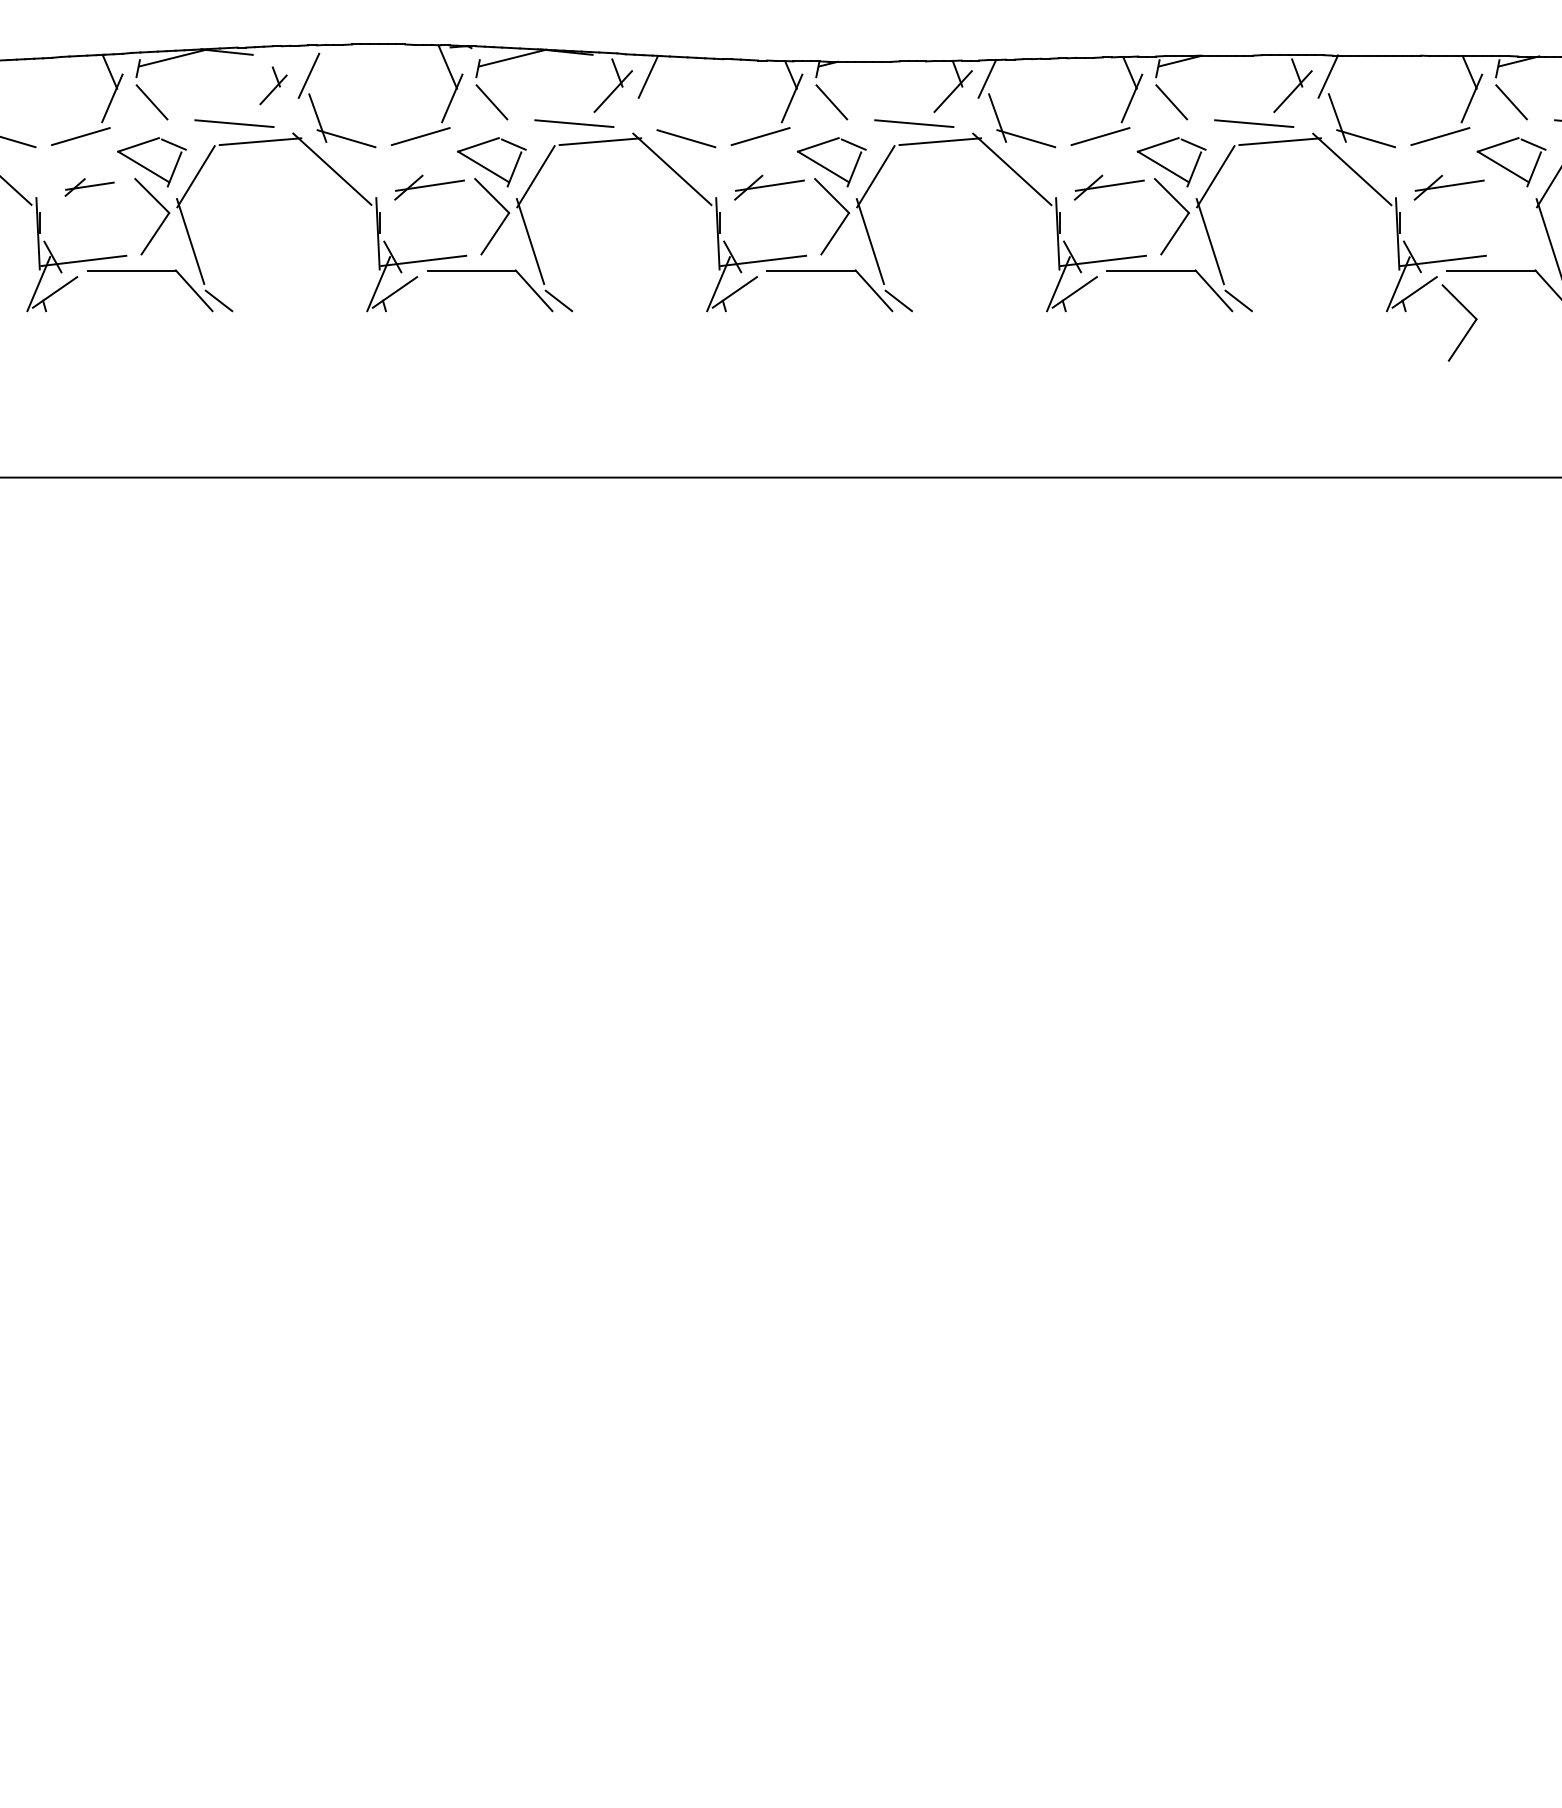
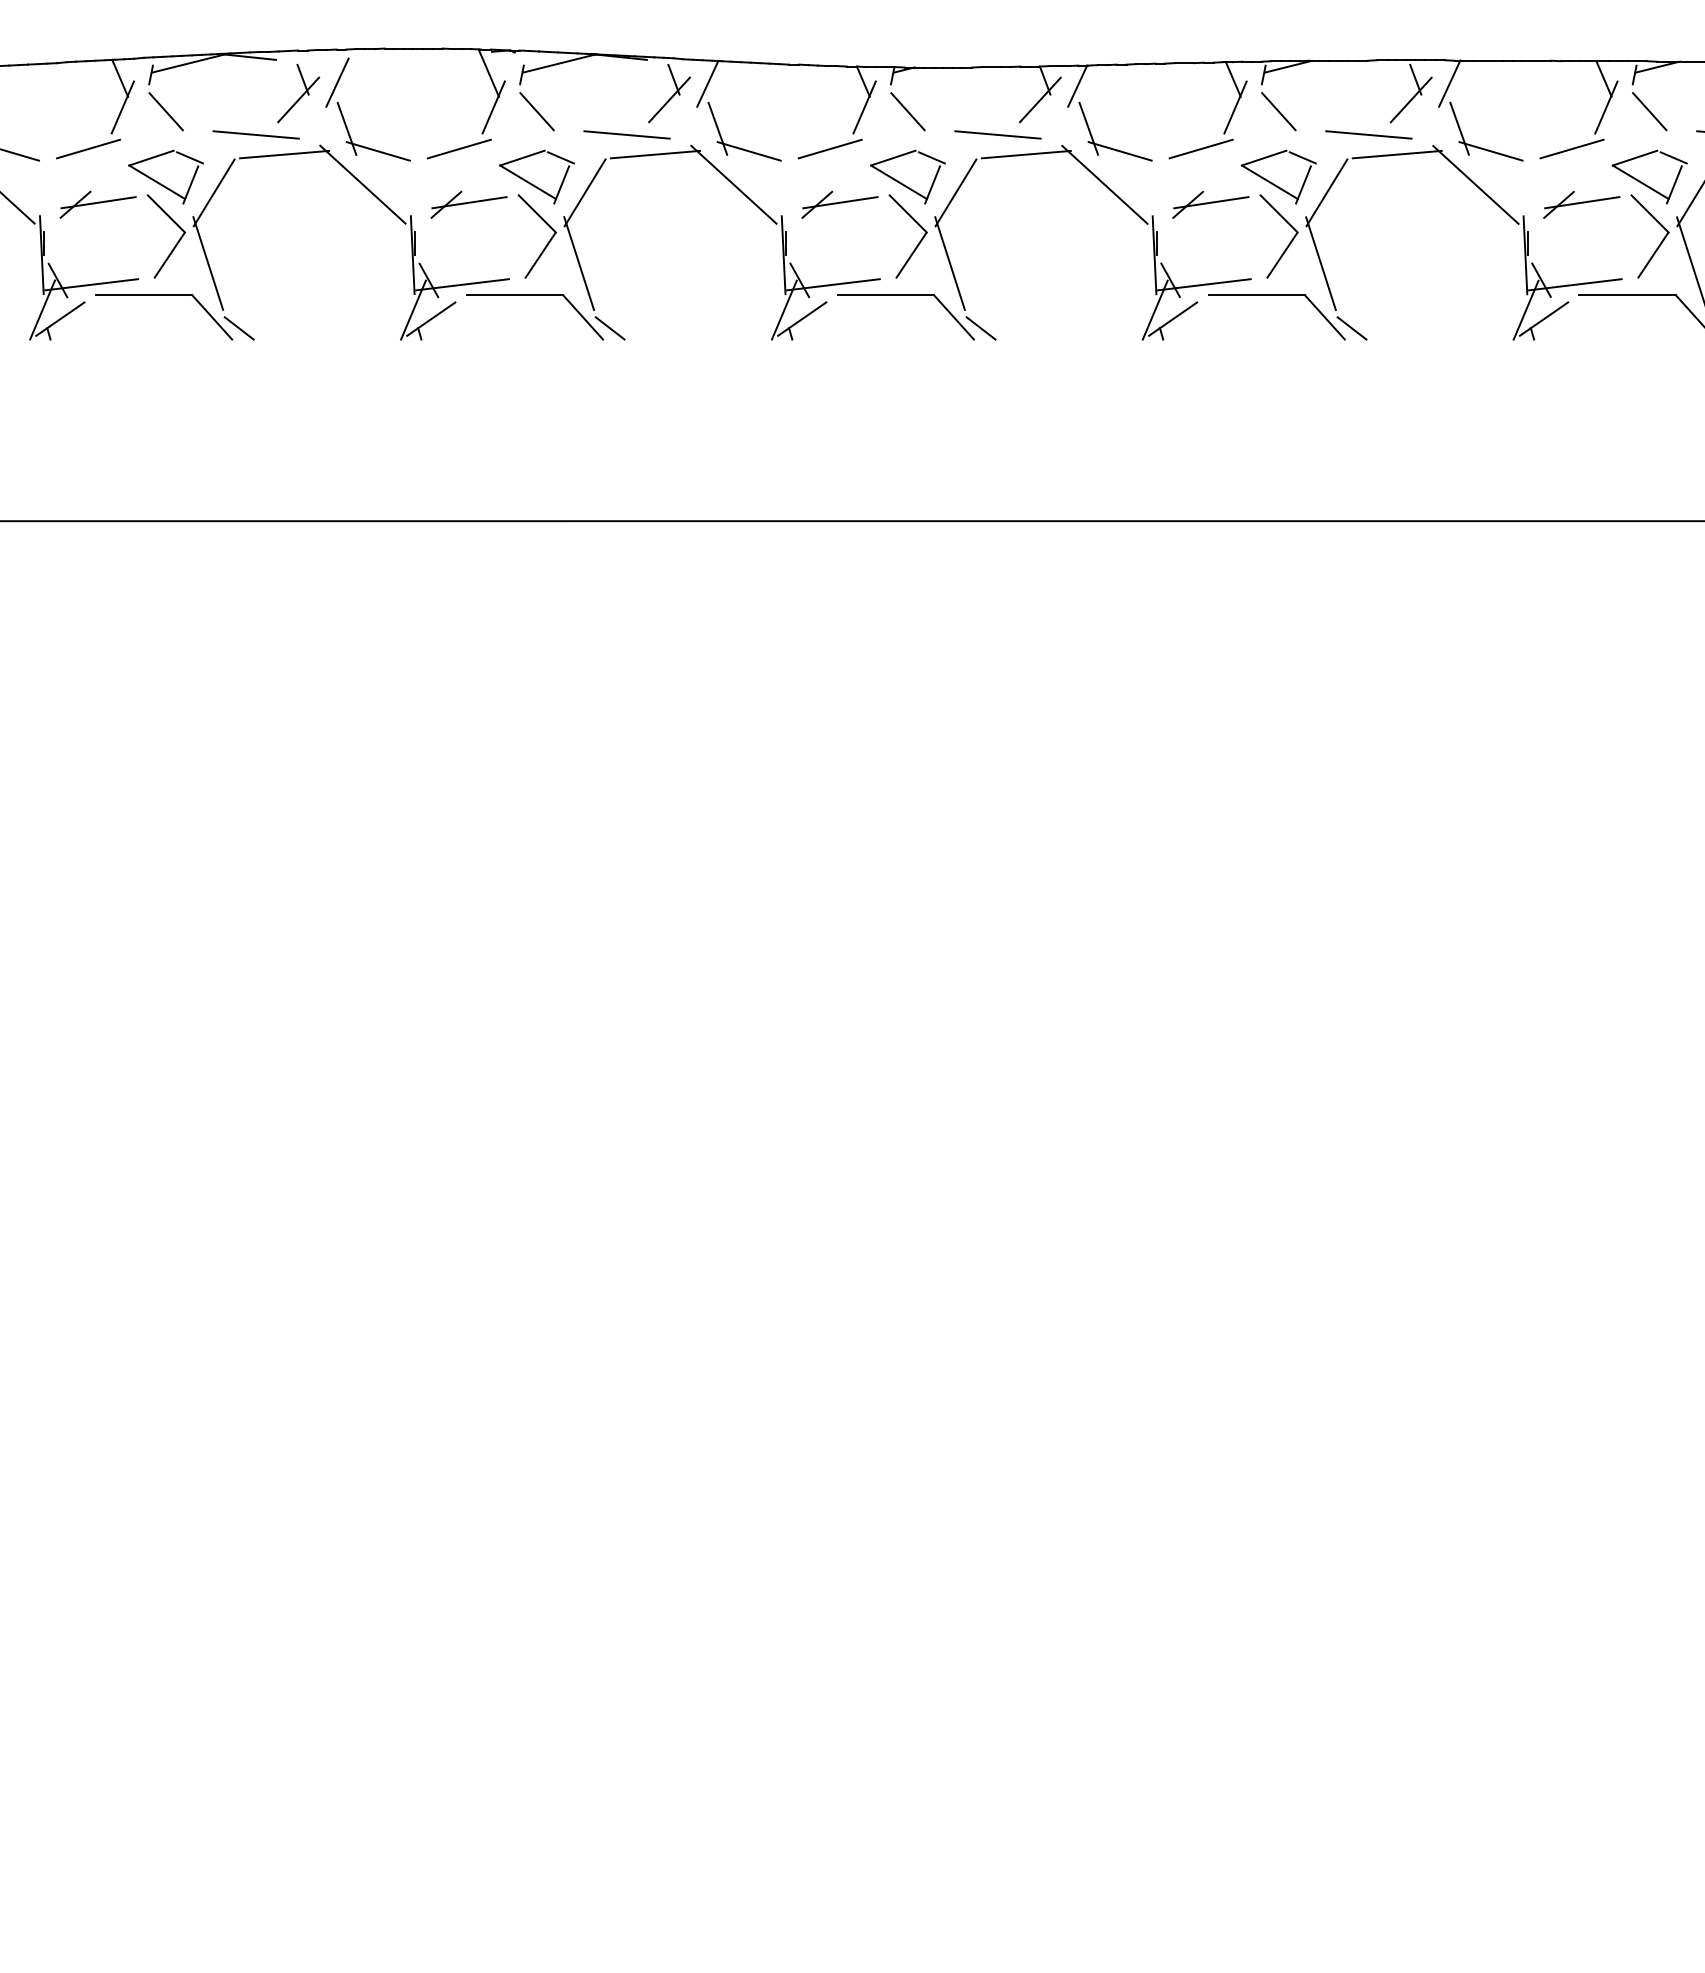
part: (273, 85) -> (298, 93), size x1.43
line: (657, 117) -> (717, 128), added
part: (89, 187) -> (97, 204), size x1.43
part: (1469, 328) -> (1660, 242), moved

